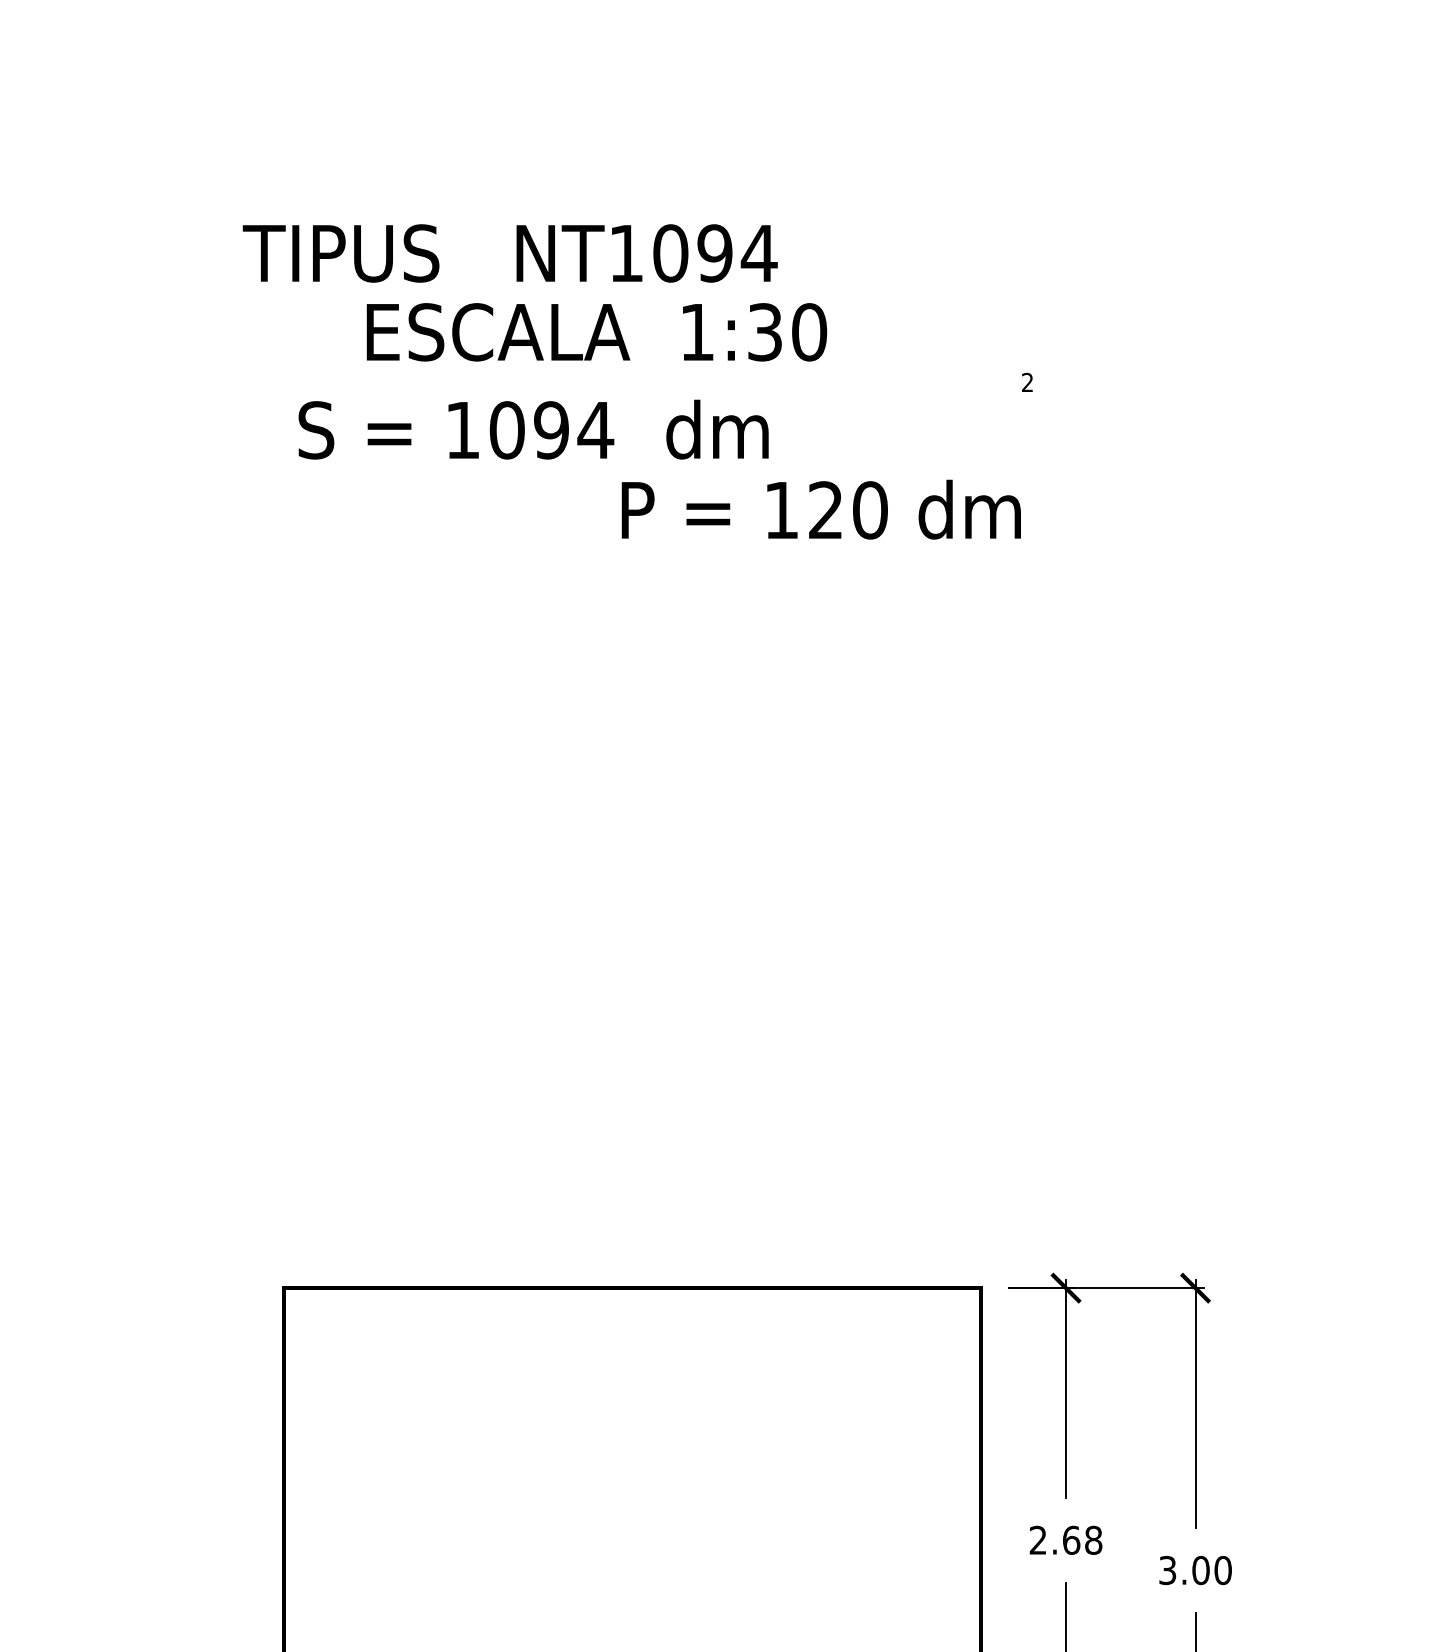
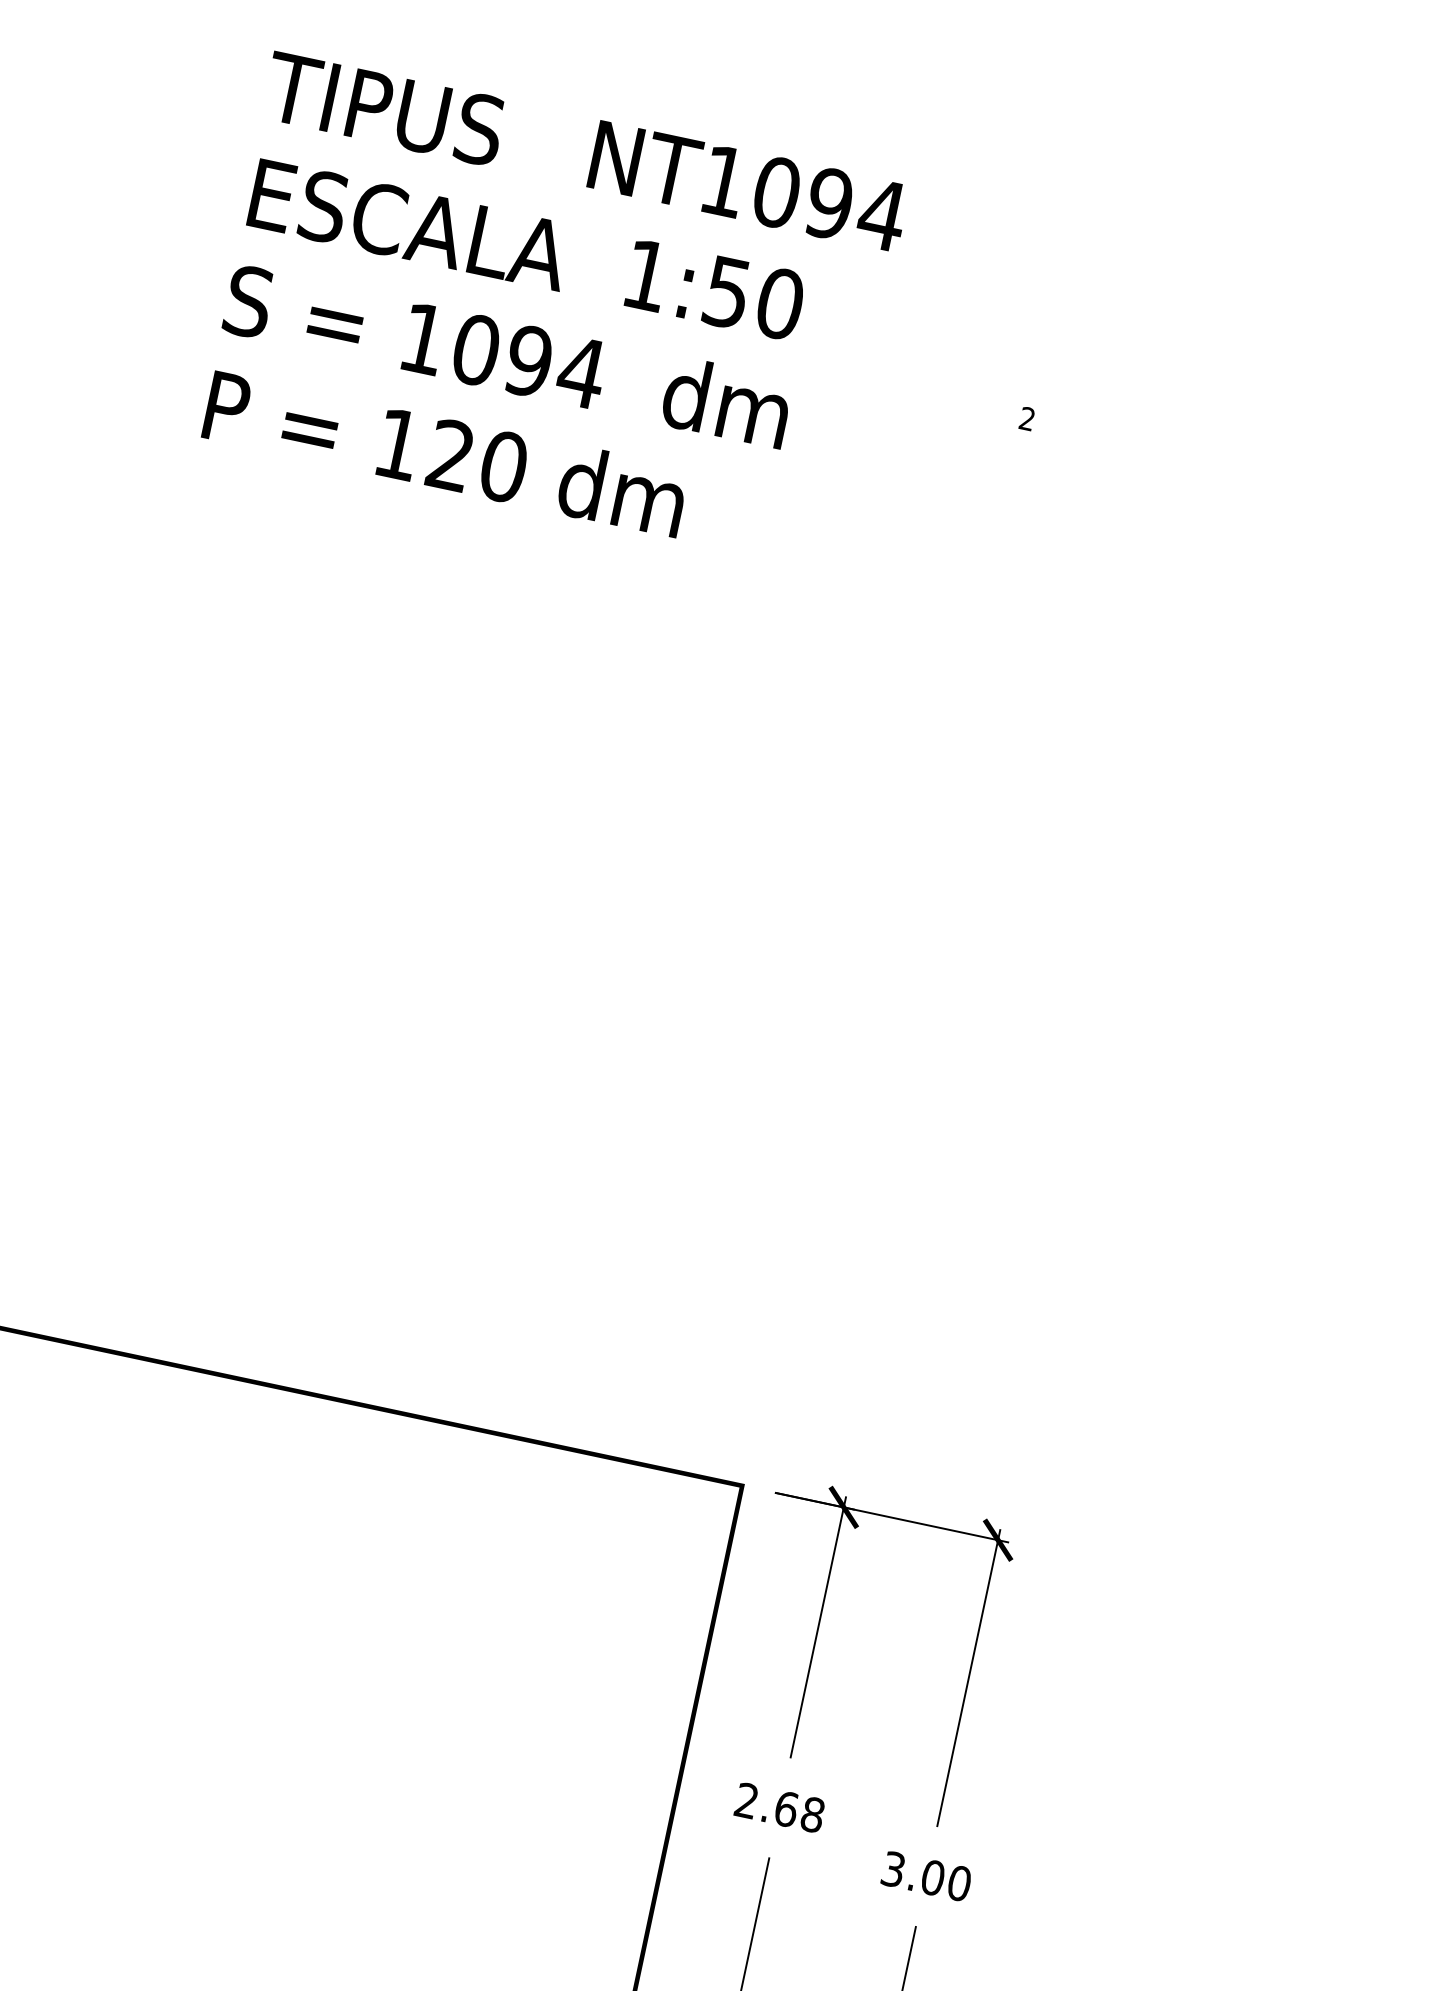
text: (509, 253) -> (584, 151), moved
text: (764, 331) -> (726, 291), 1:30 -> 1:50
text: (533, 429) -> (507, 355), moved
text: (820, 509) -> (444, 453), moved

